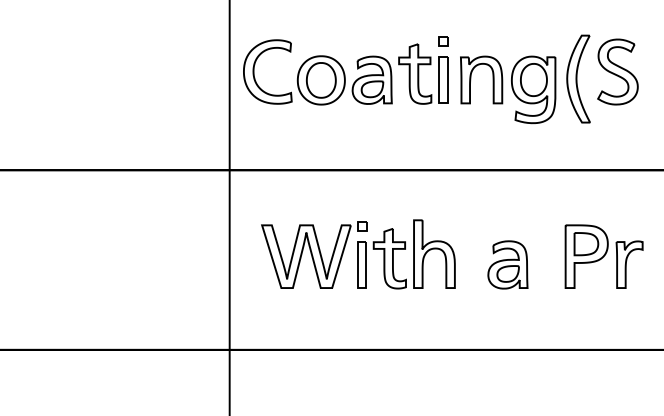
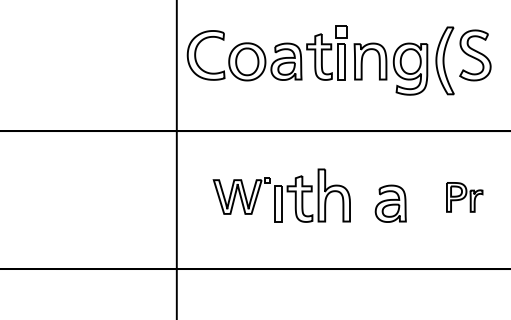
part: (443, 41) -> (341, 31), size x1.6
part: (314, 254) -> (242, 195), size x0.7
part: (603, 256) -> (464, 197), size x0.6

